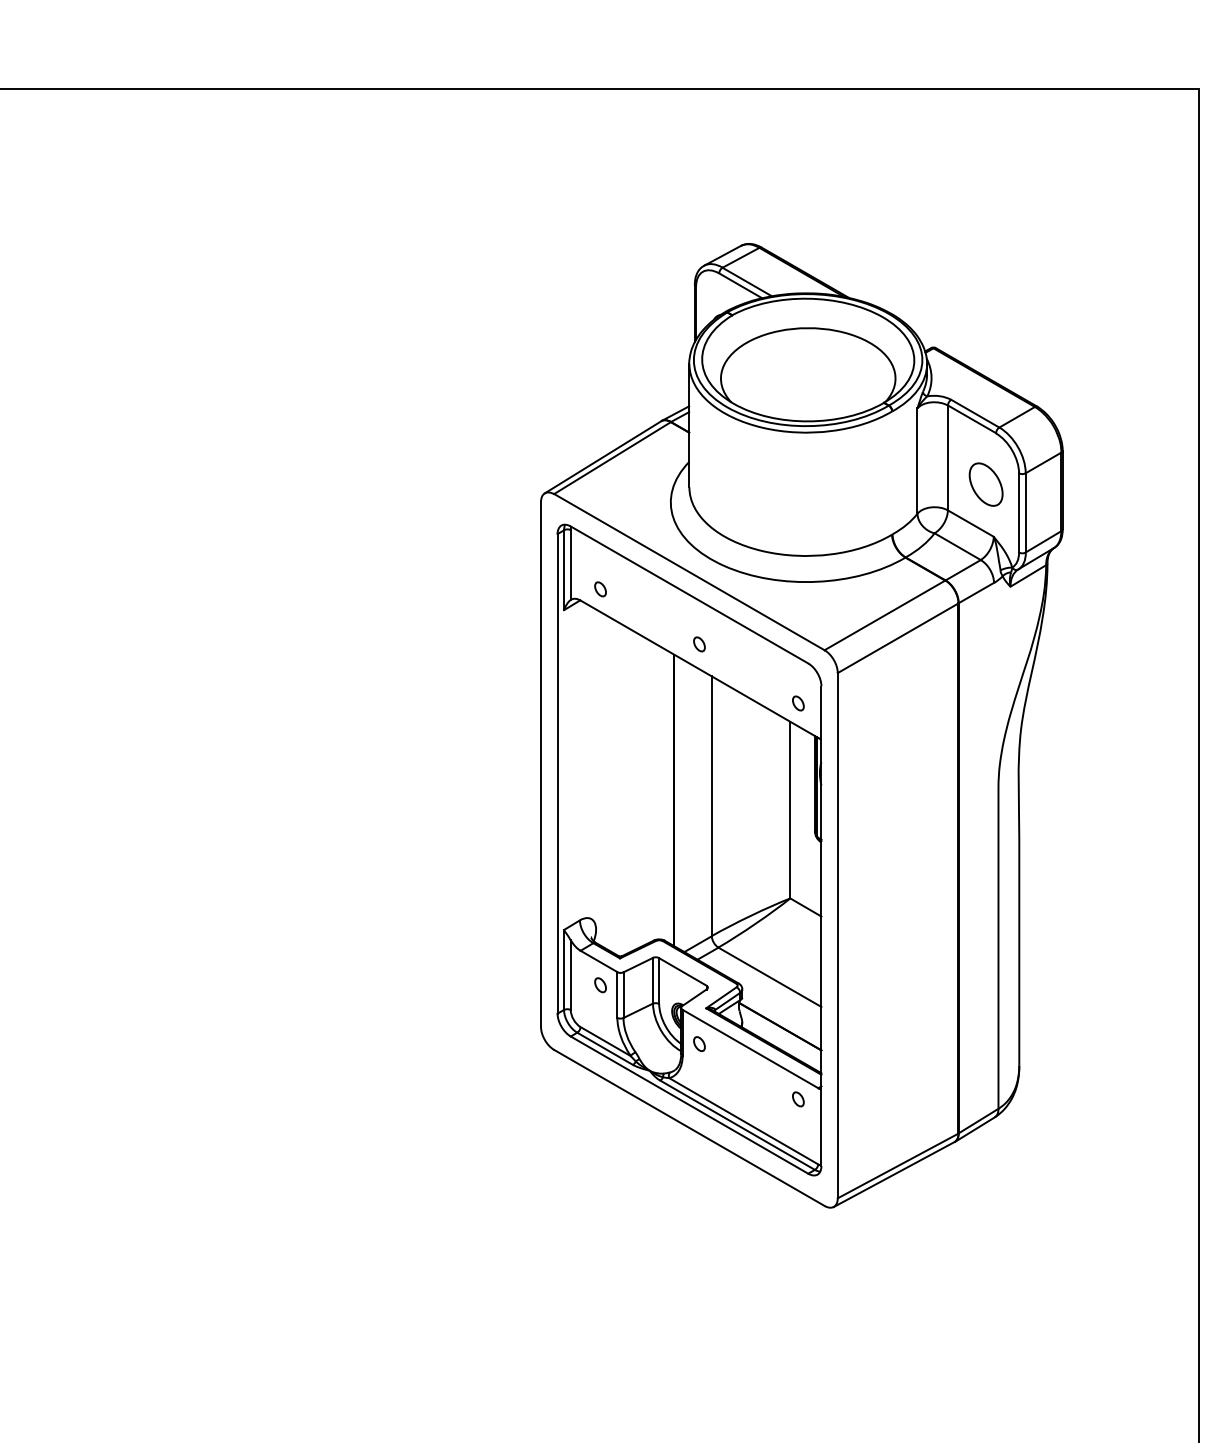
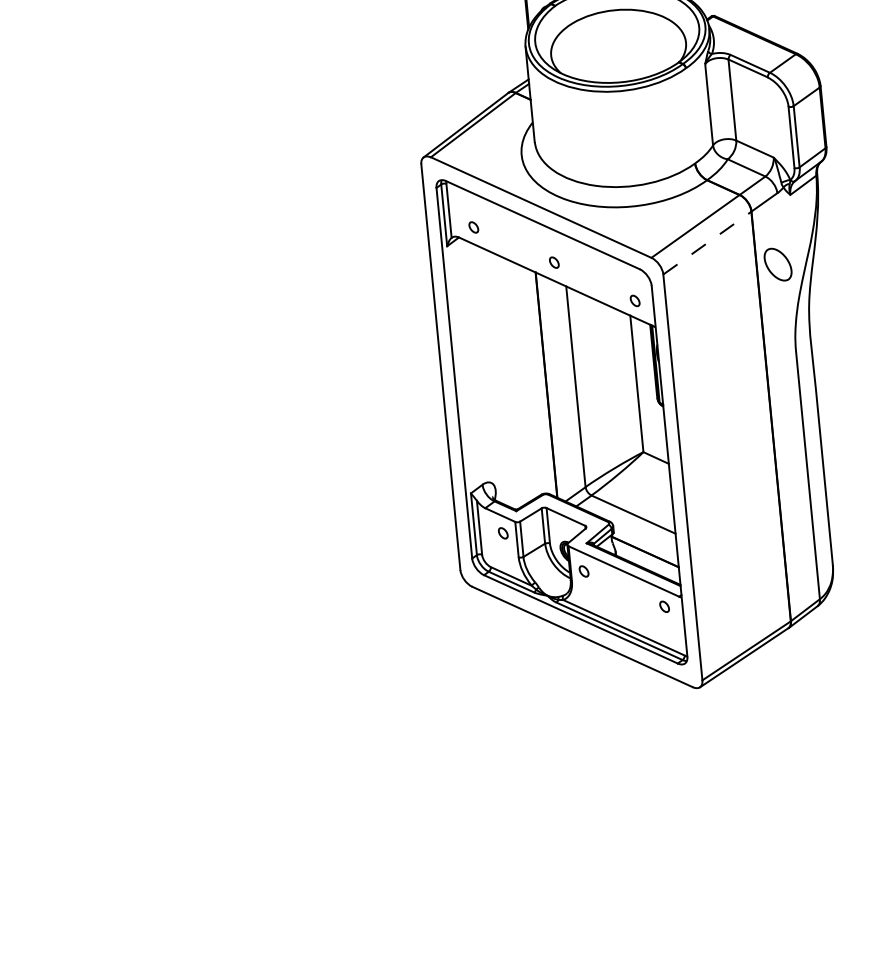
part: (985, 484) -> (777, 264), moved
line: (898, 638) -> (707, 243), solid -> dashed

